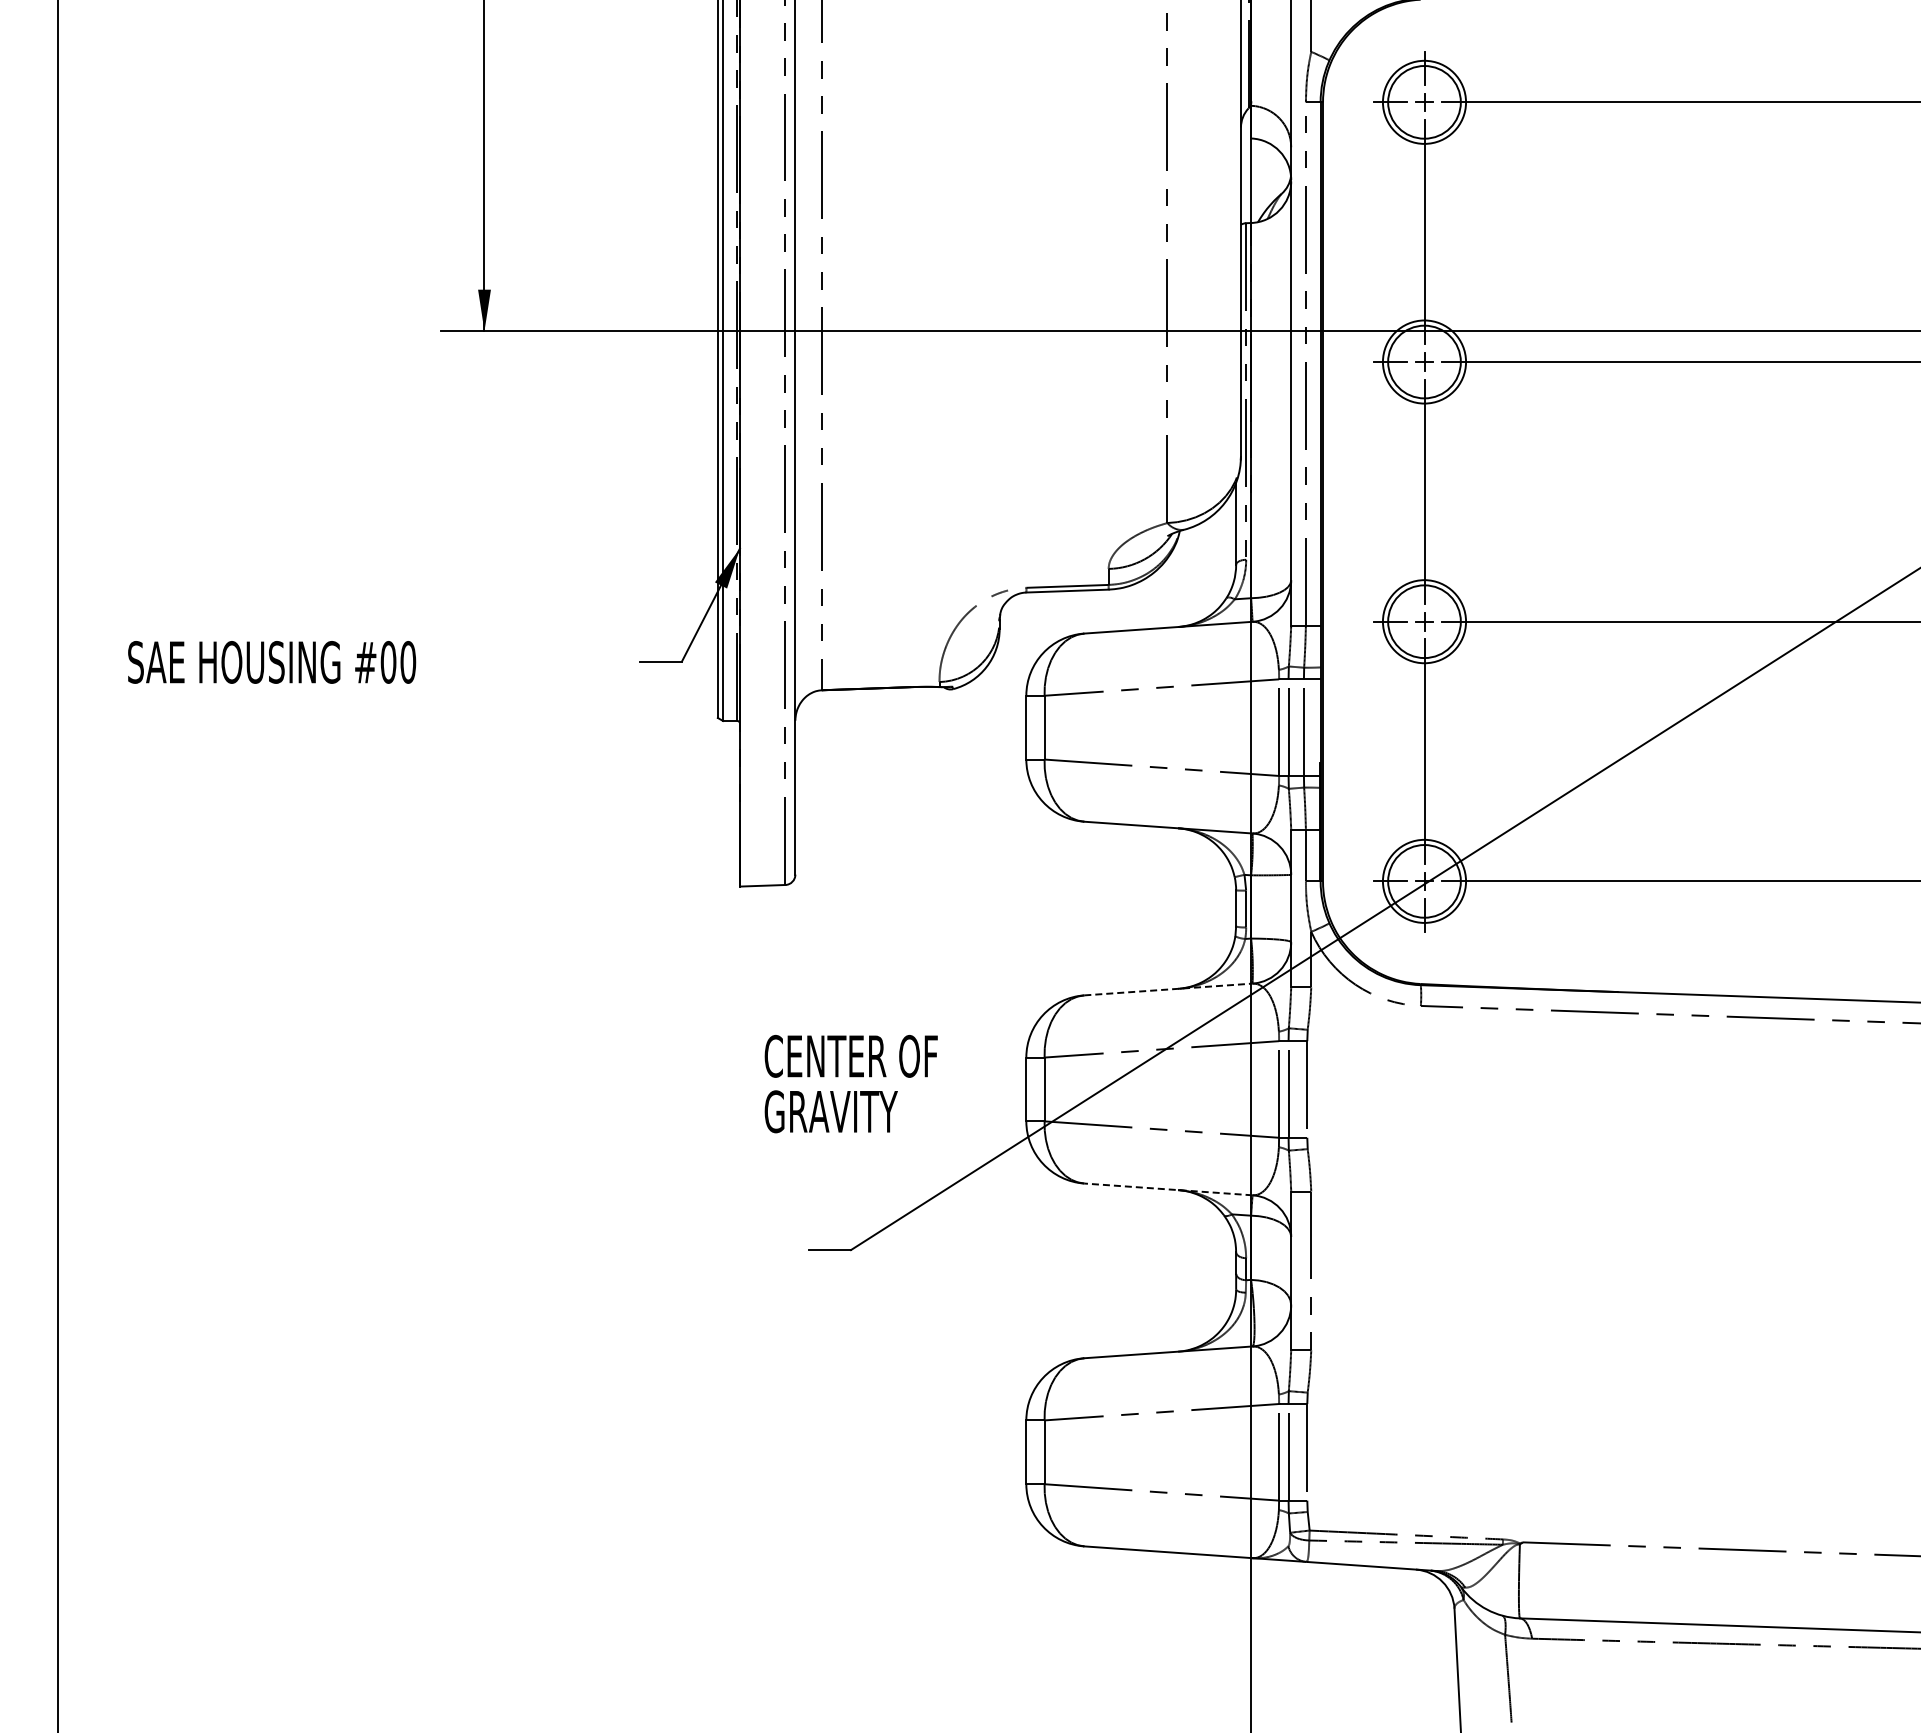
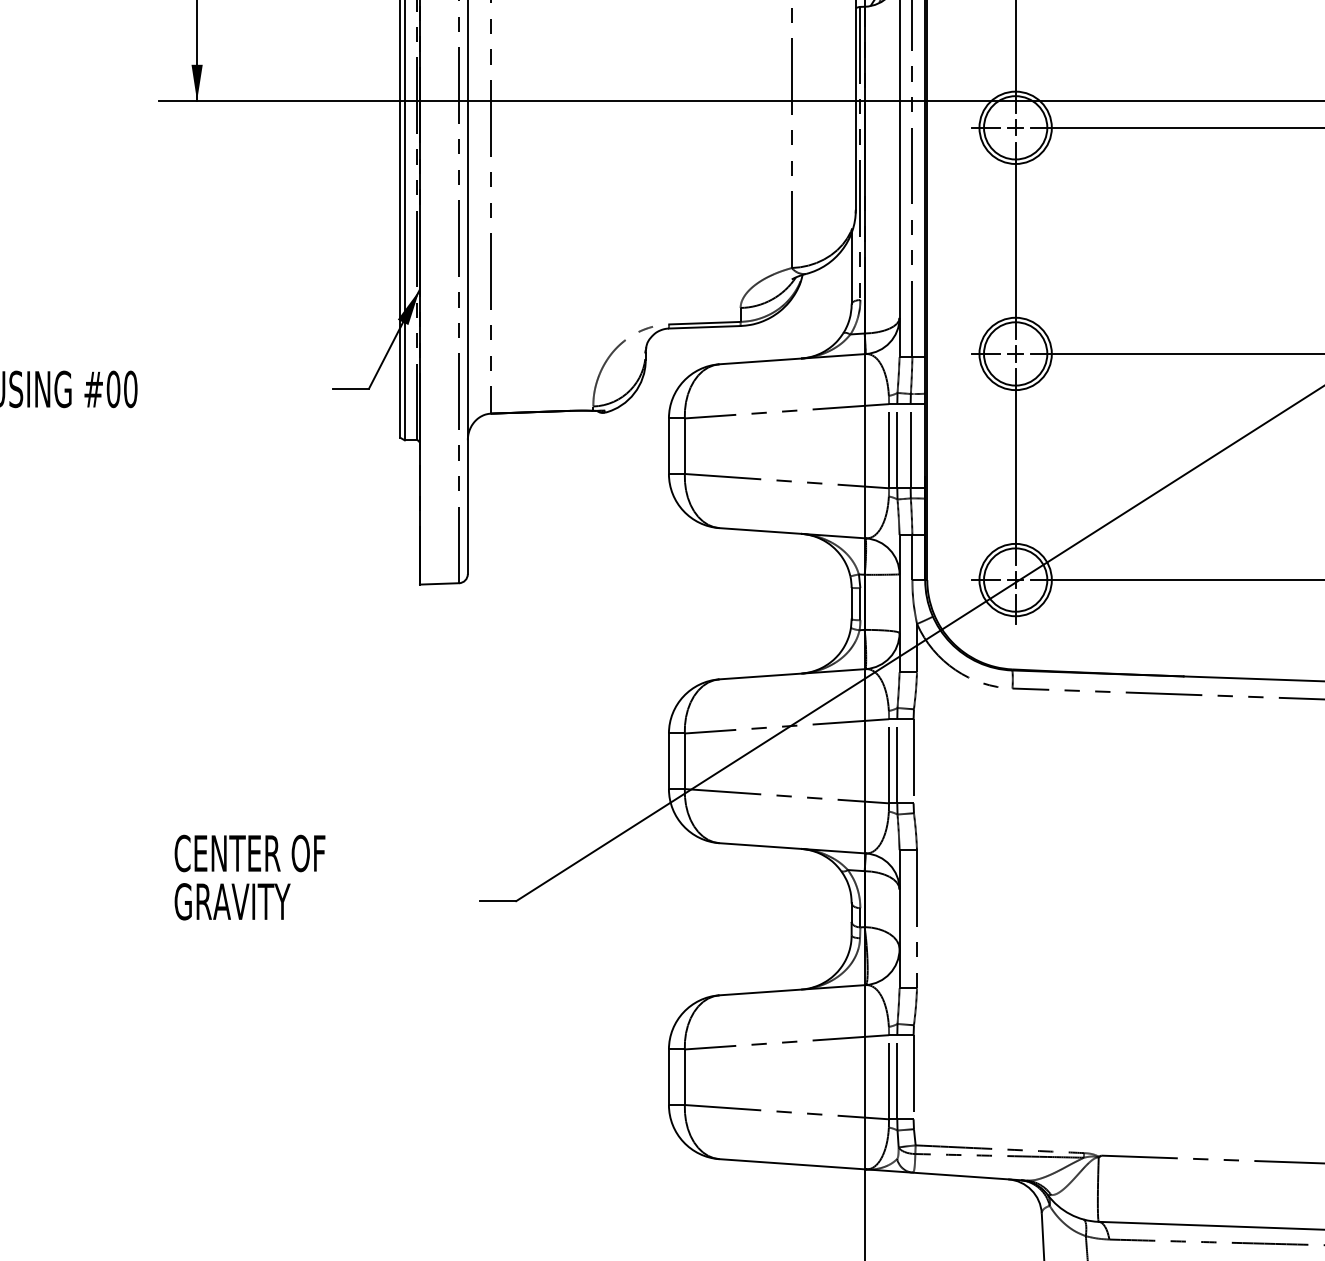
line: (1168, 989) -> (792, 674), dashed -> solid
text: (850, 1084) -> (249, 877), moved
line: (1167, 1189) -> (791, 848), dashed -> solid

